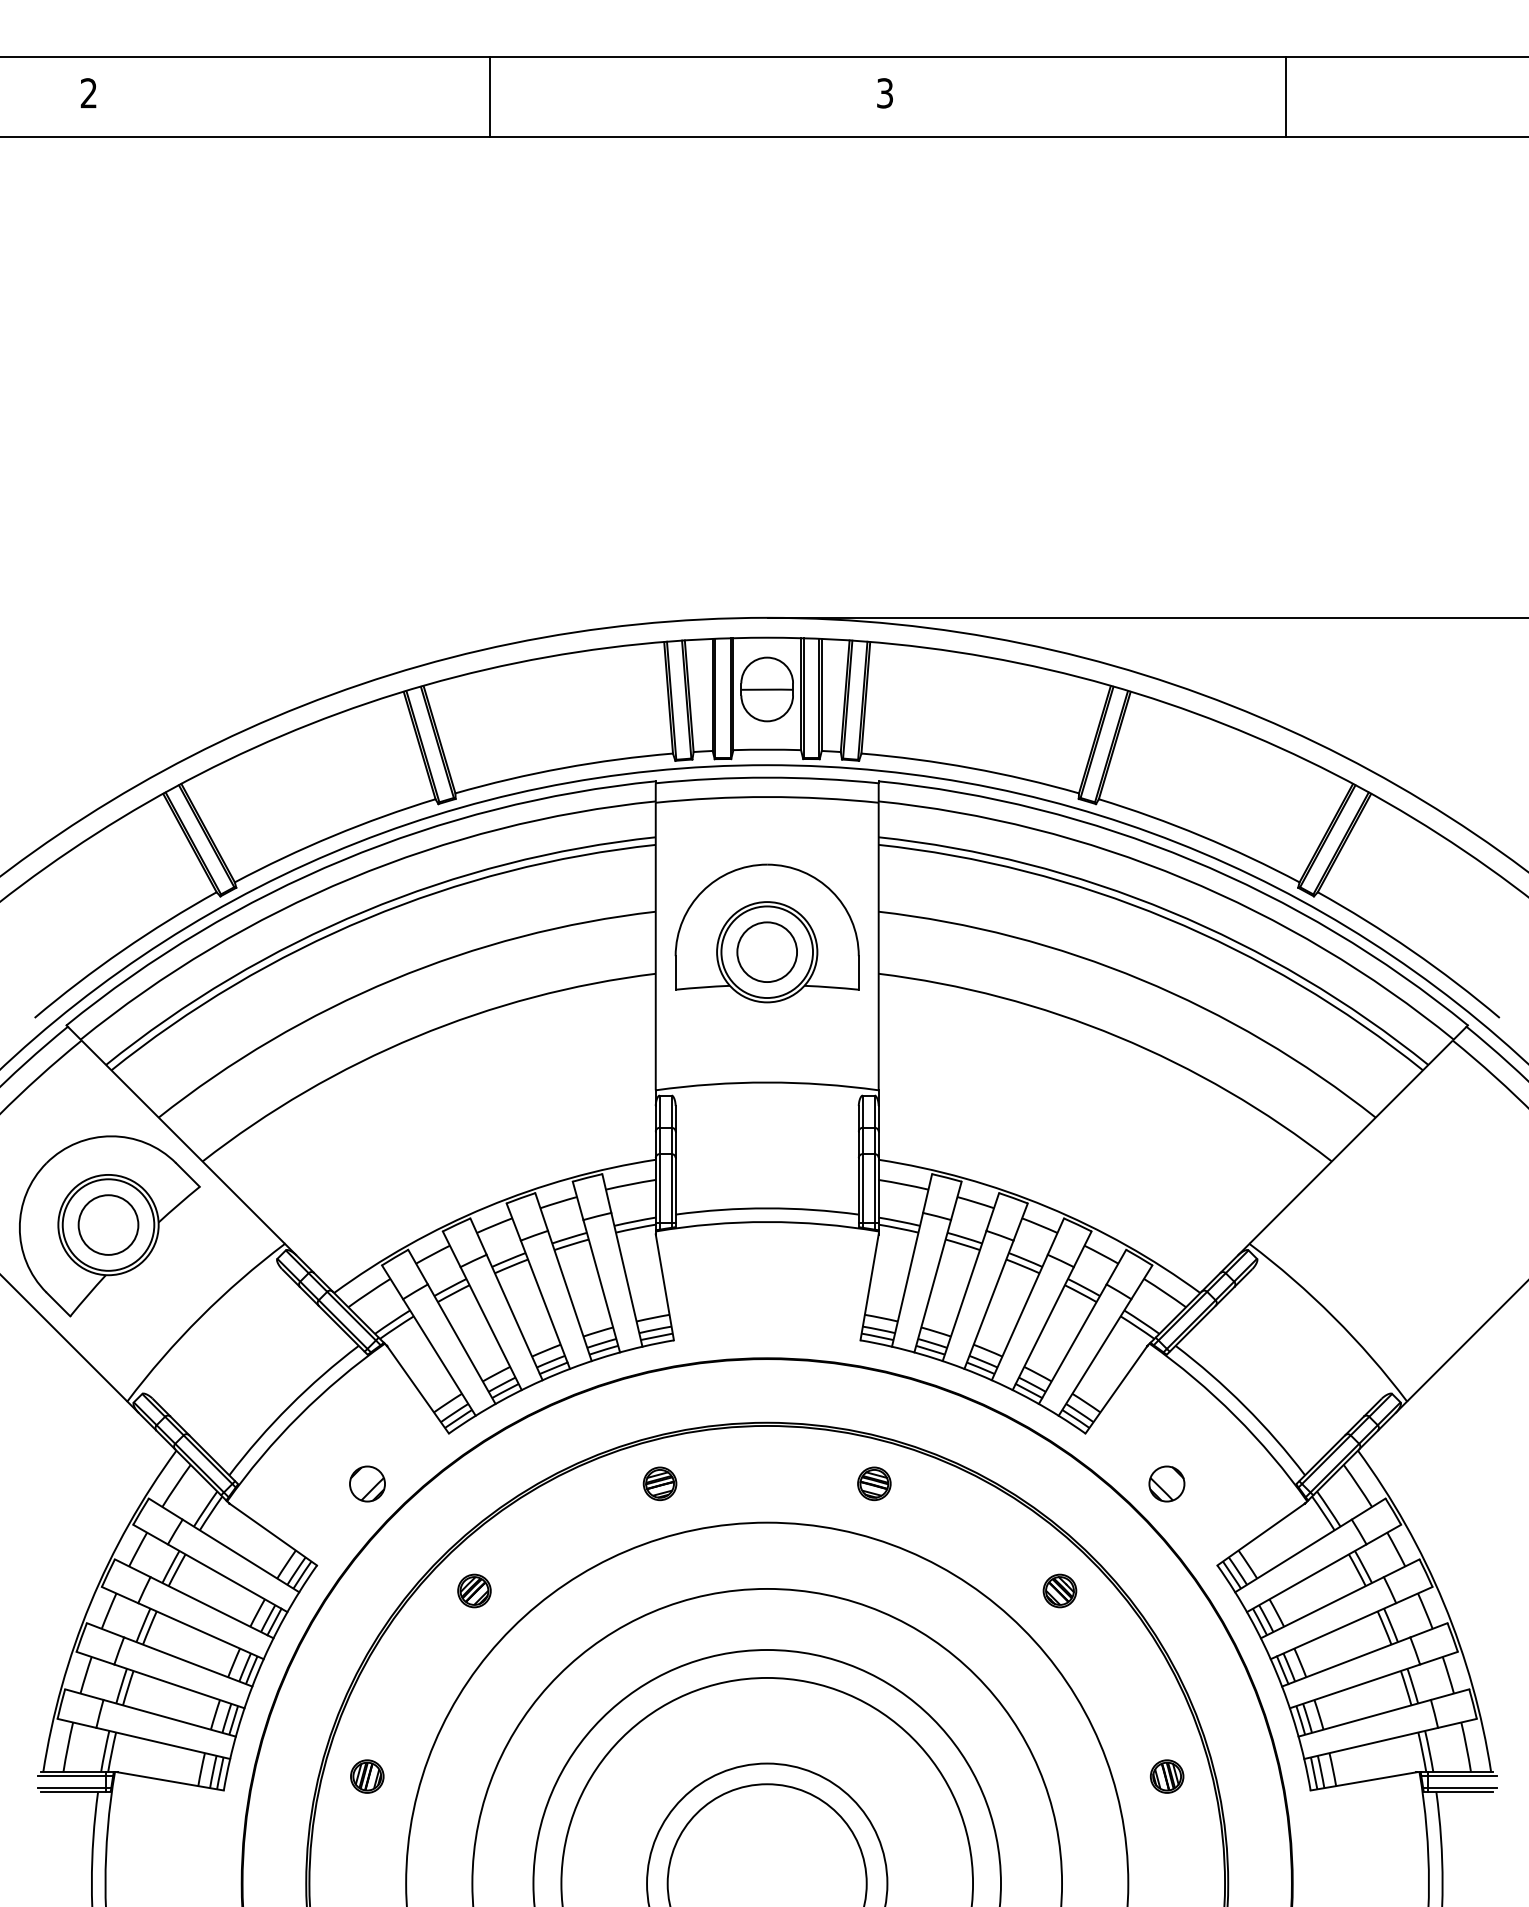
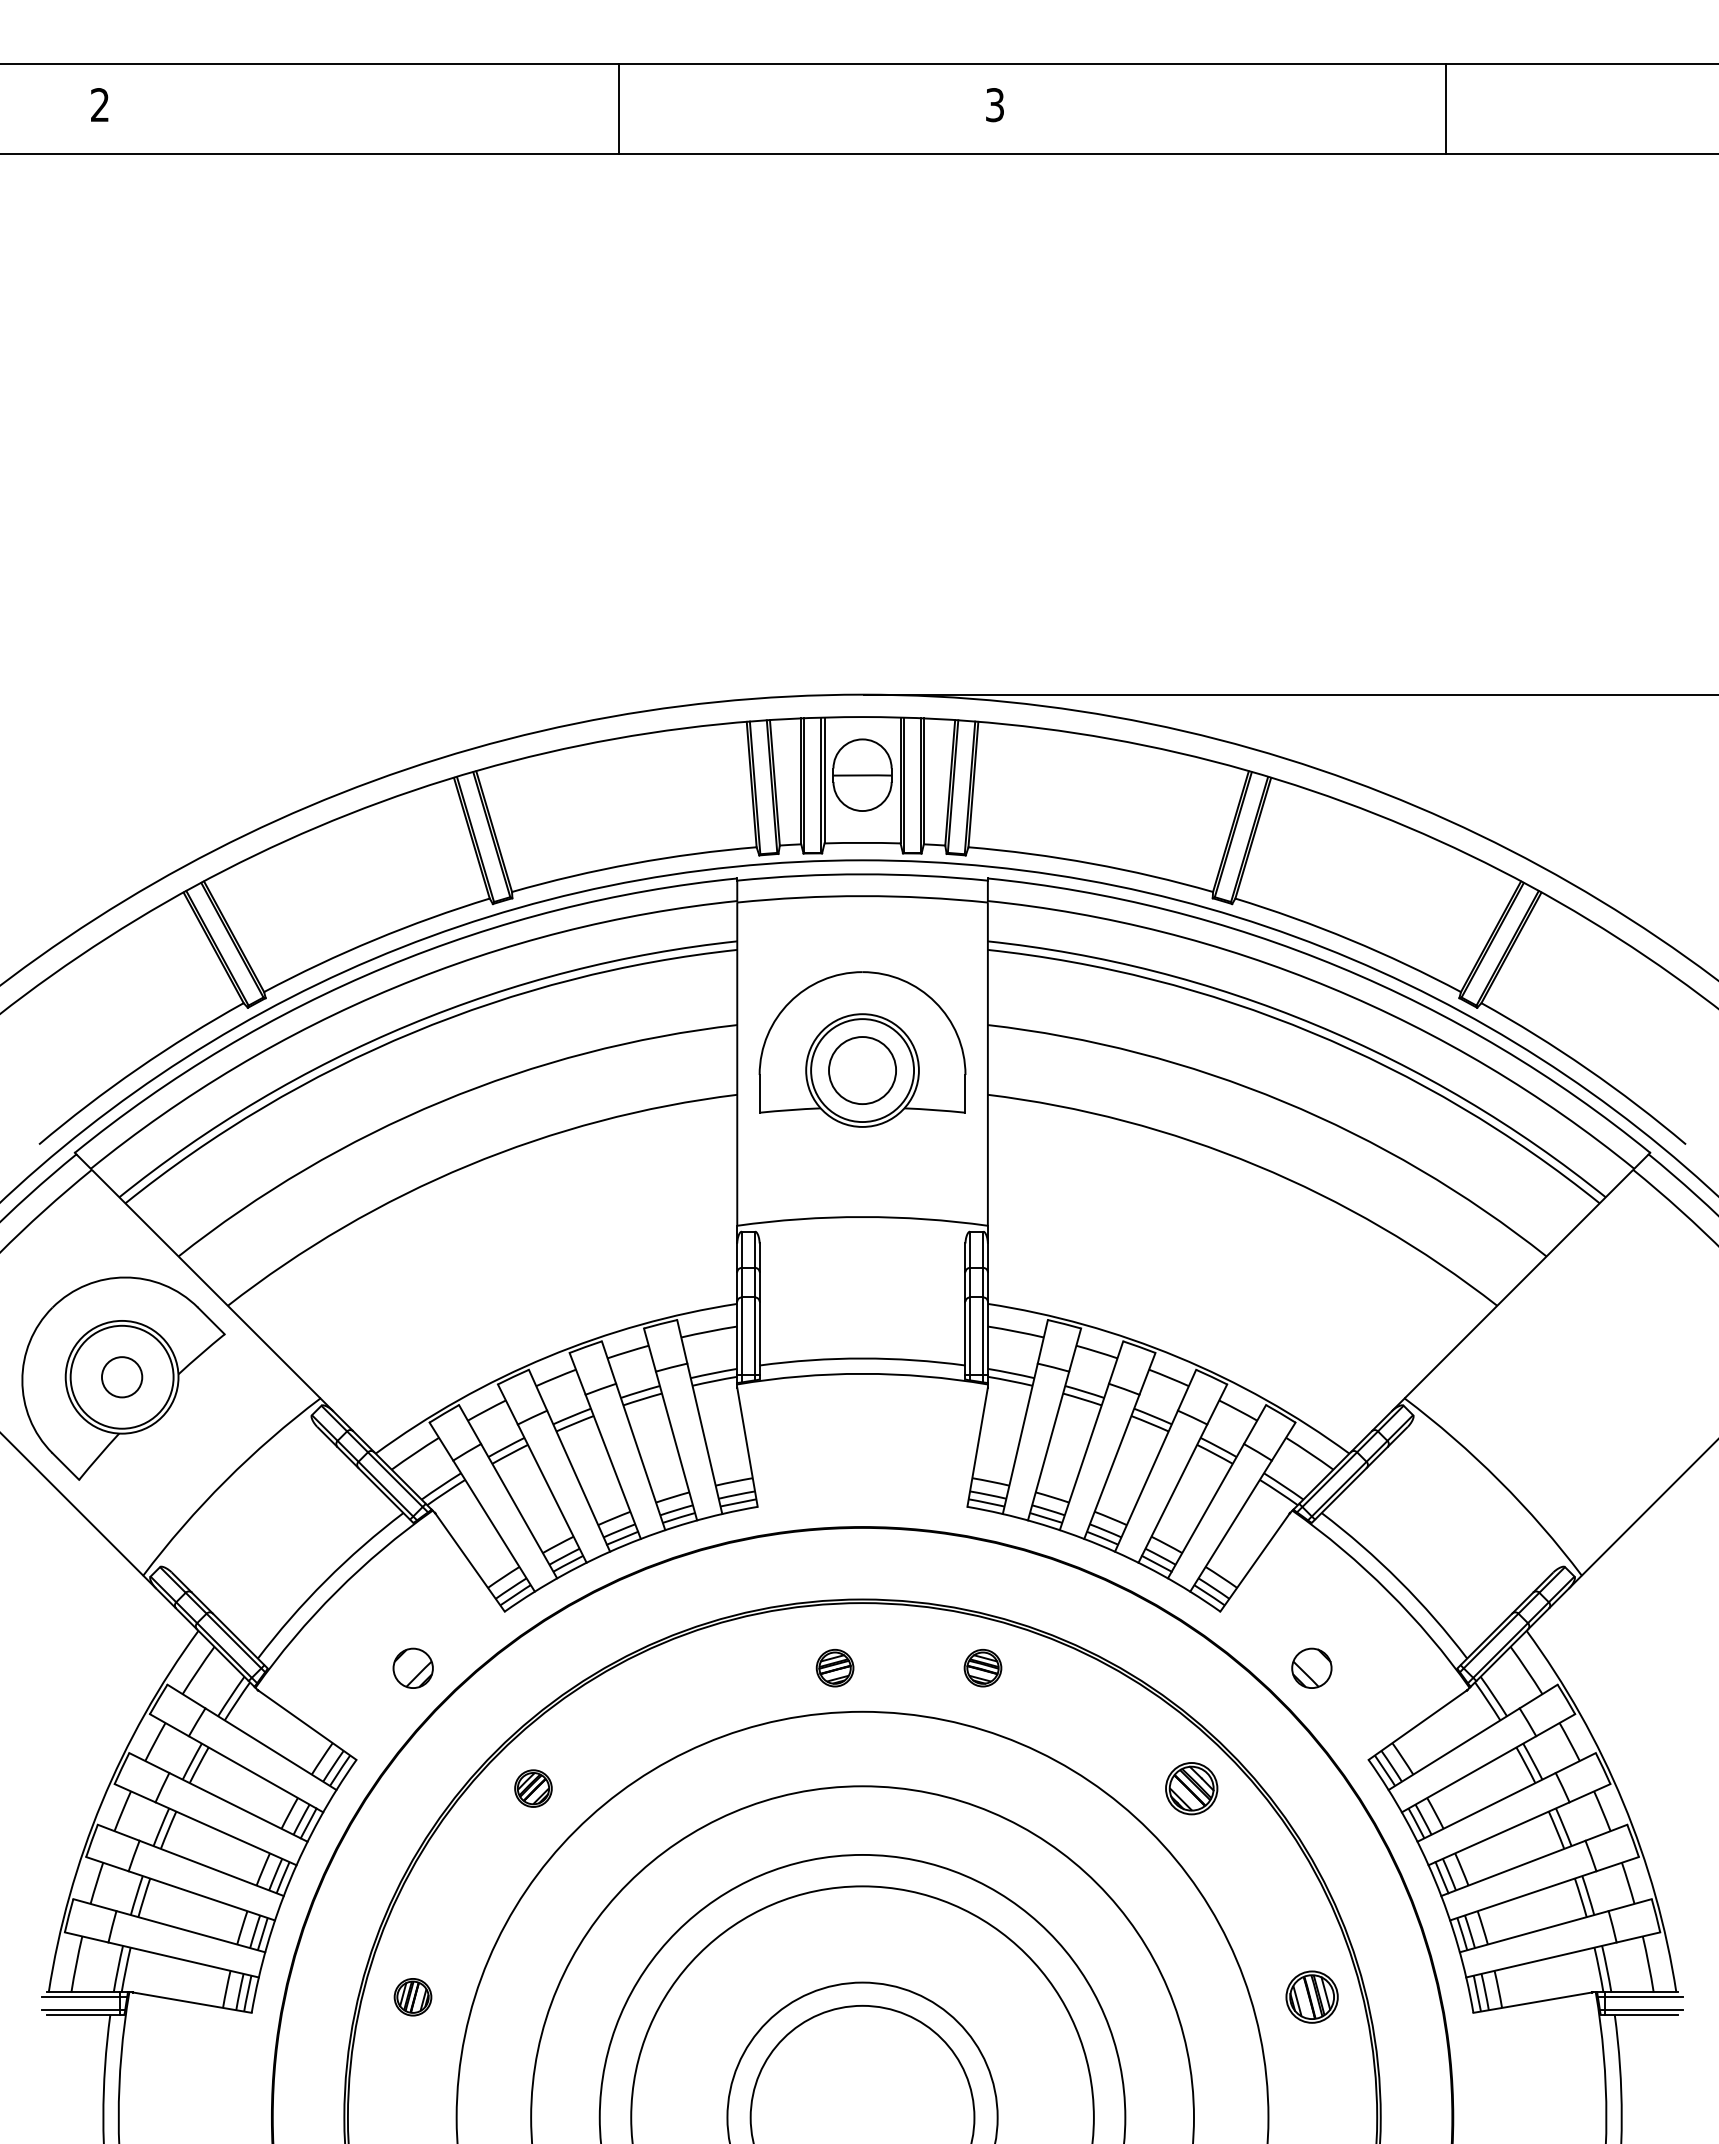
line: (489, 96) -> (618, 108), moved
circle: (107, 1224) -> (121, 1376), size x0.6
part: (659, 1484) -> (834, 1668), moved
part: (1059, 1590) -> (1191, 1788), size x1.4
part: (1166, 1776) -> (1311, 1997), size x1.4

